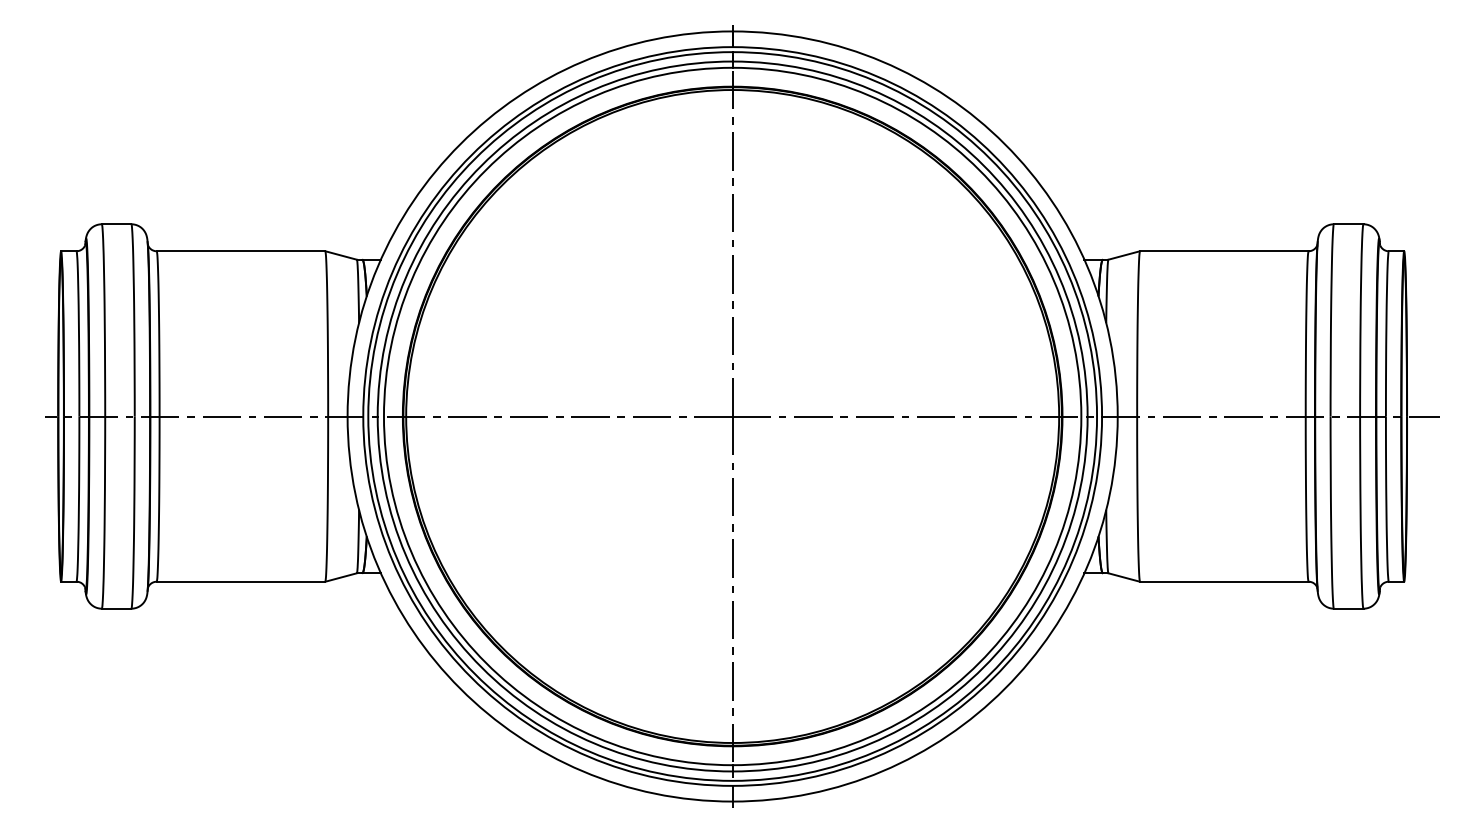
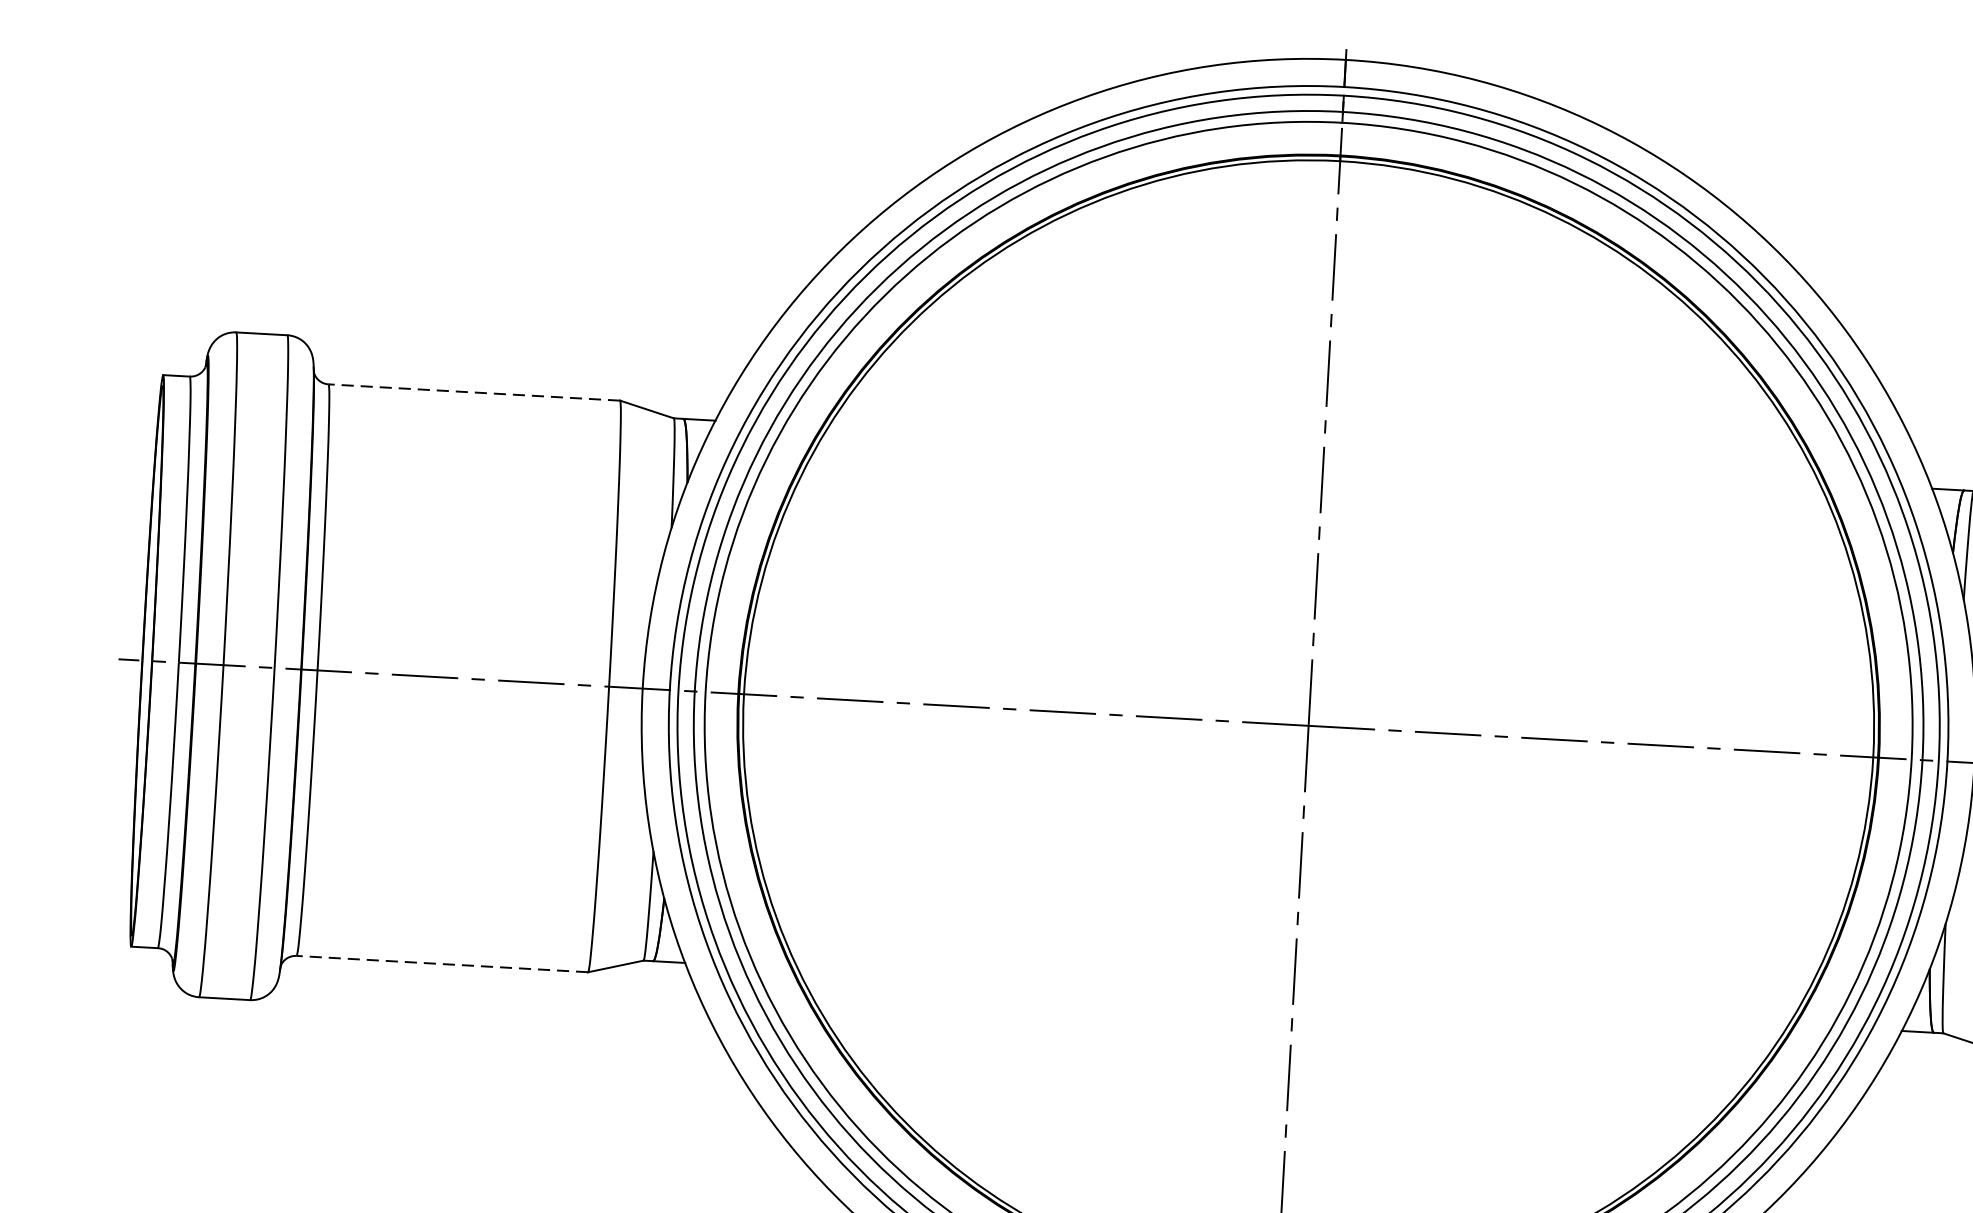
line: (240, 251) -> (473, 392), solid -> dashed
line: (240, 581) -> (441, 963), solid -> dashed

